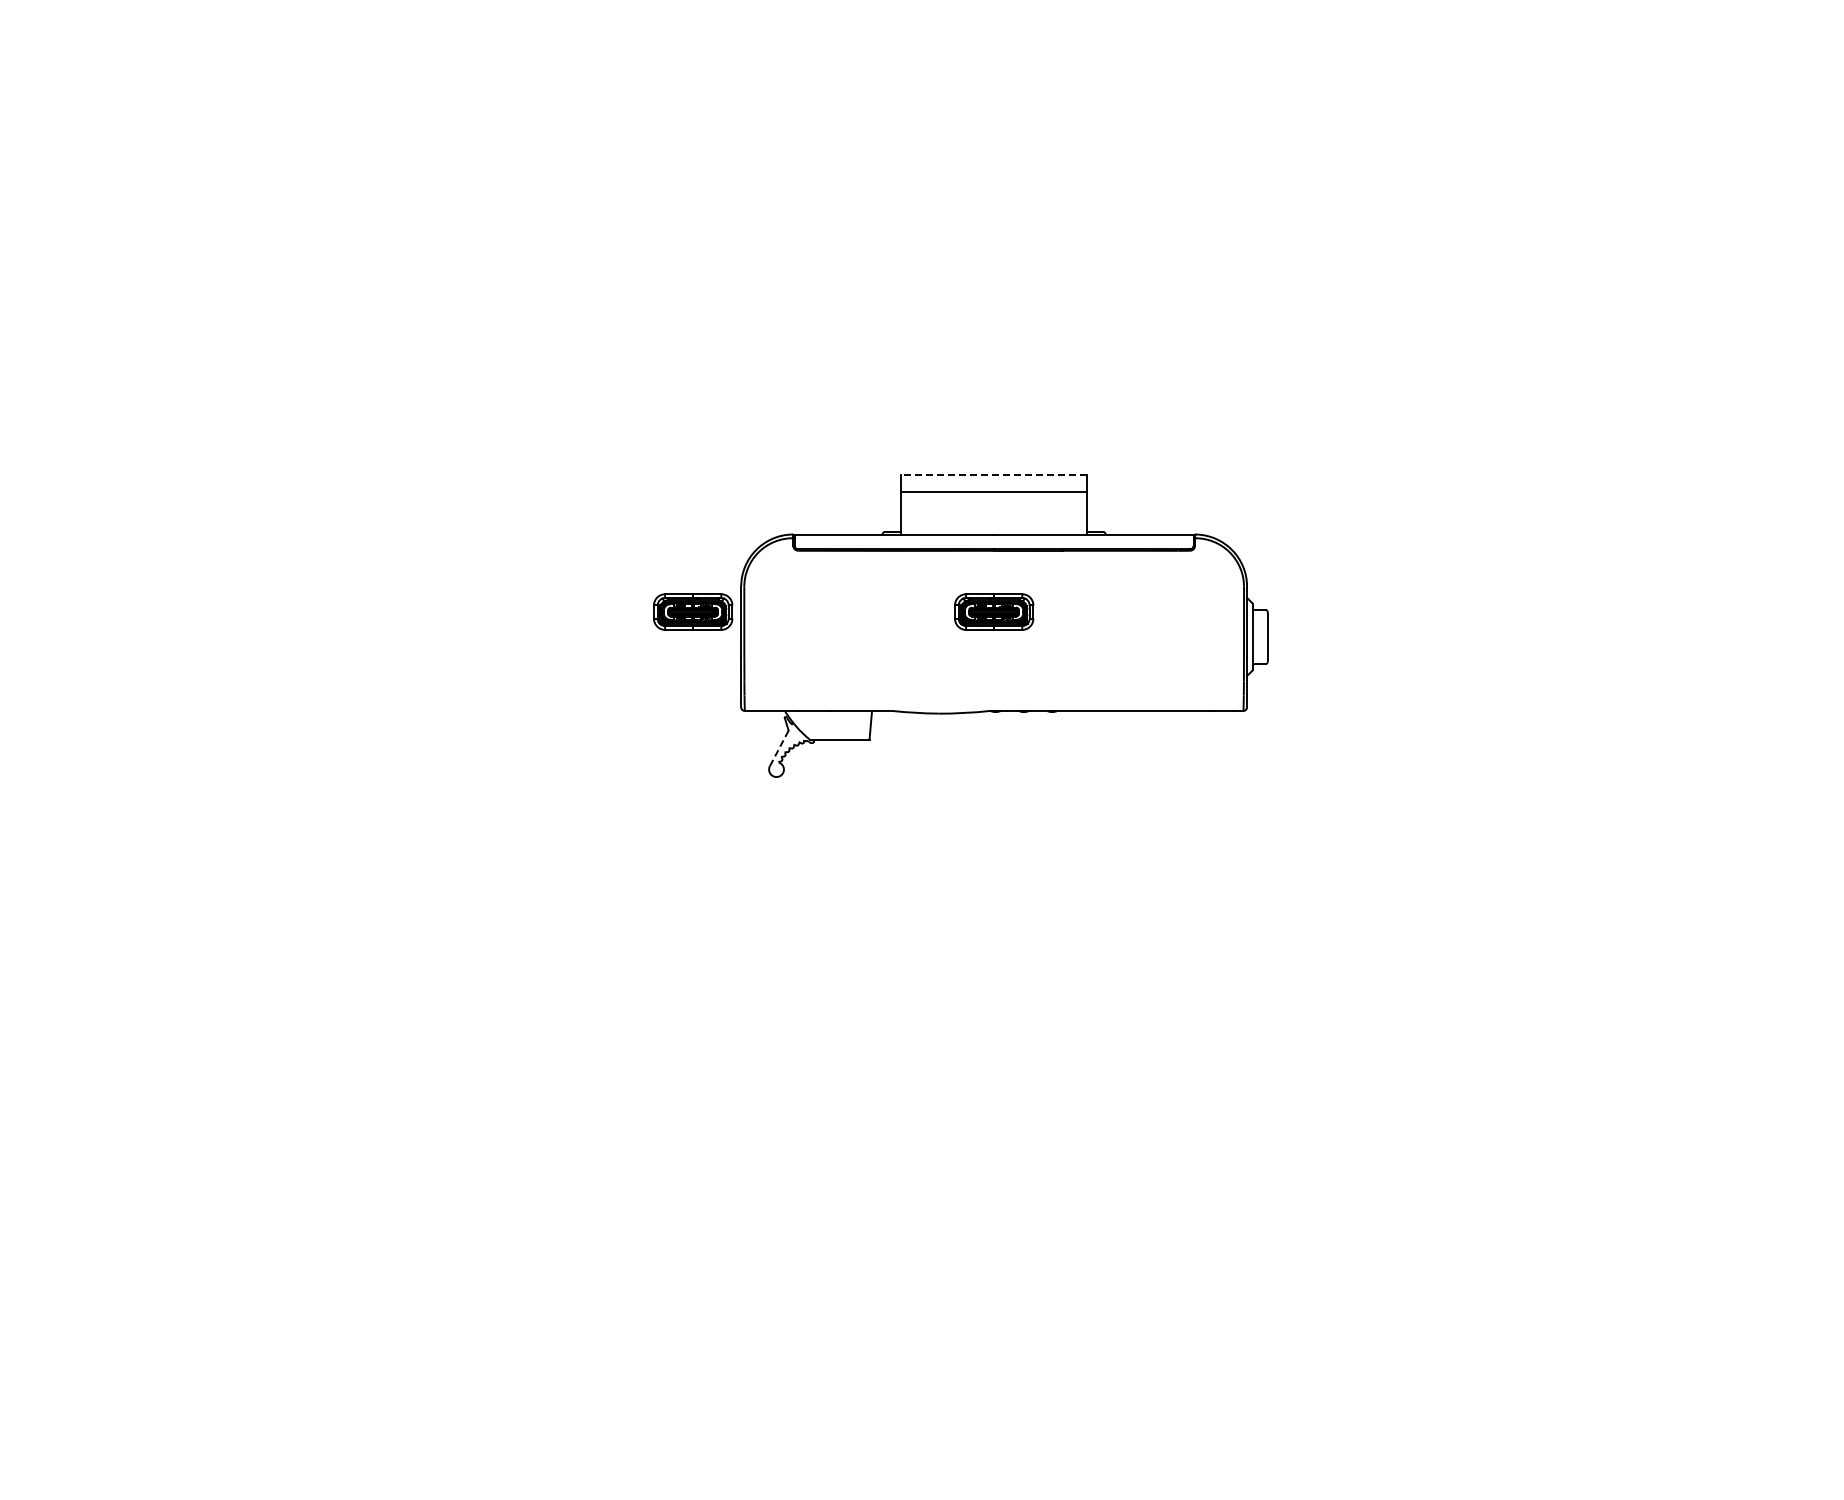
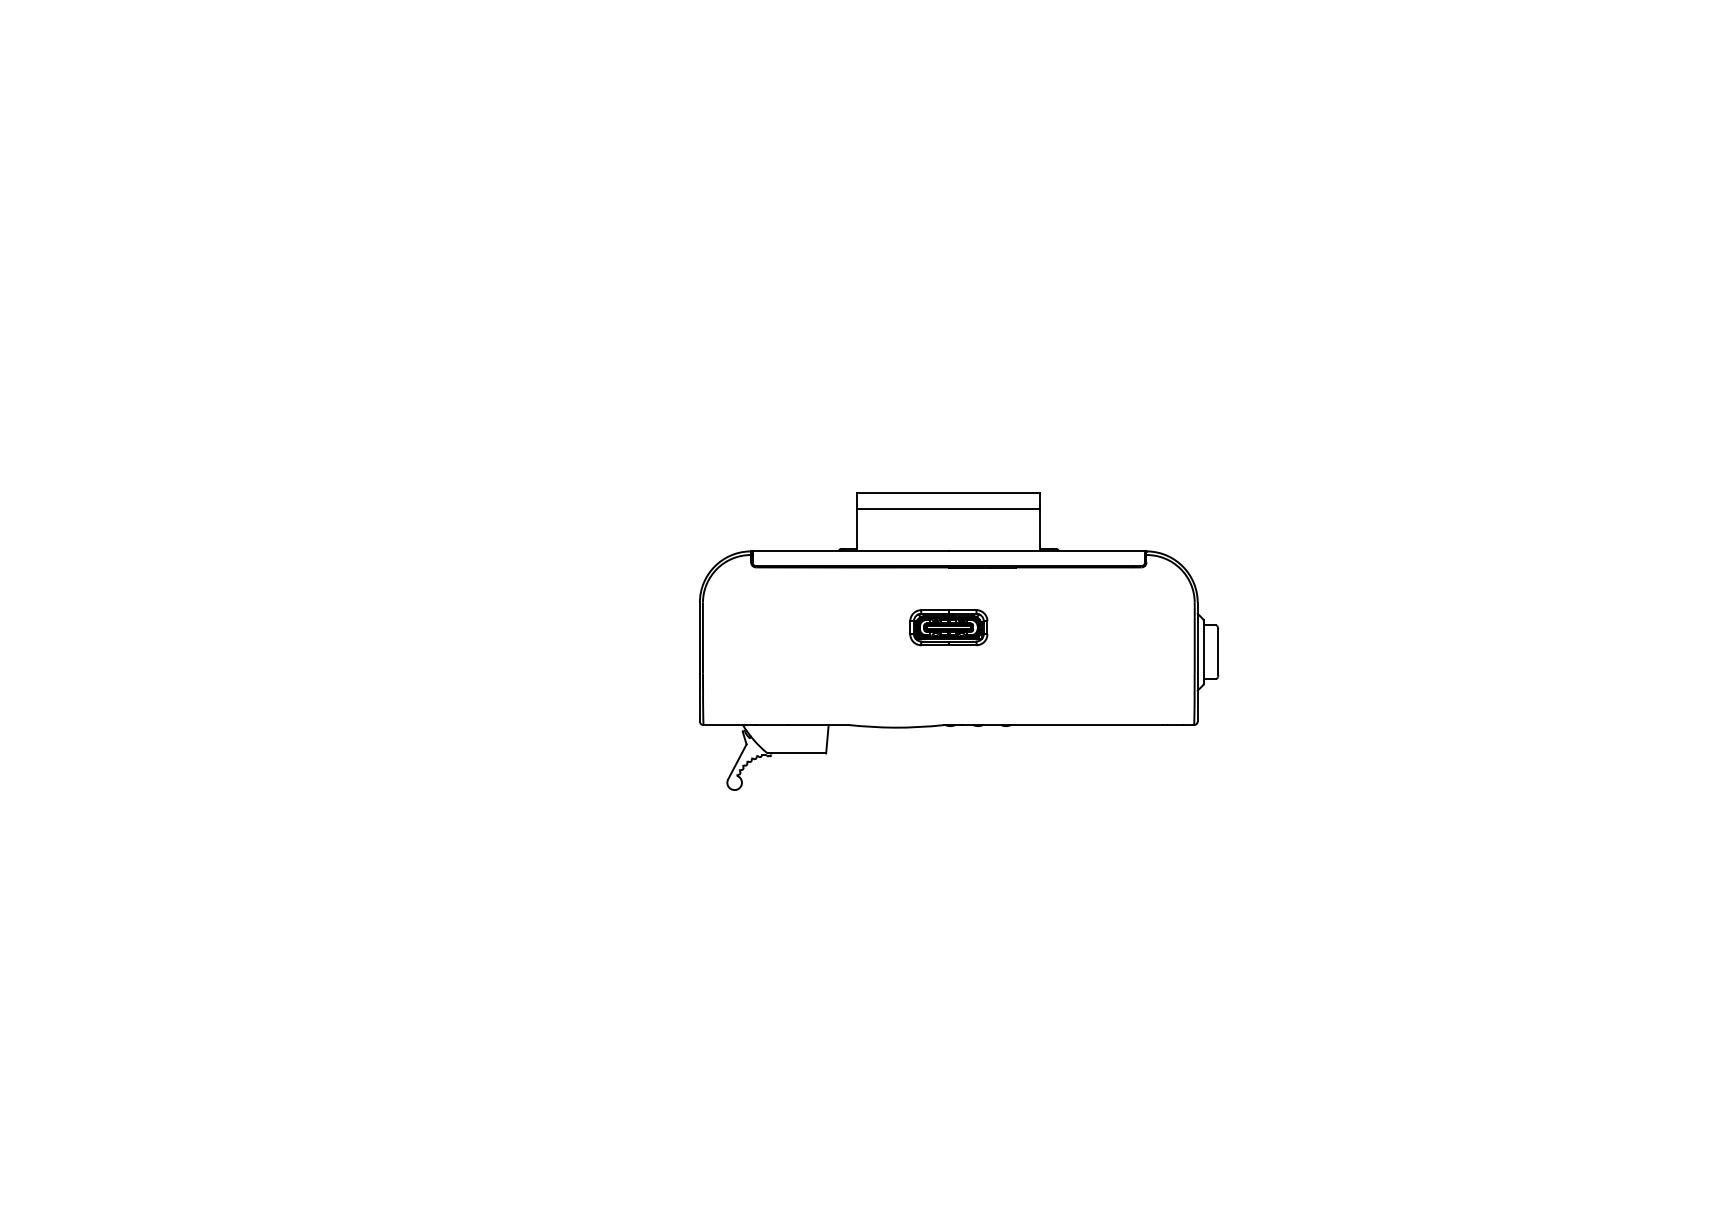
line: (994, 475) -> (949, 493), dashed -> solid
part: (693, 611) -> (652, 627), removed
line: (779, 747) -> (737, 760), dashed -> solid

